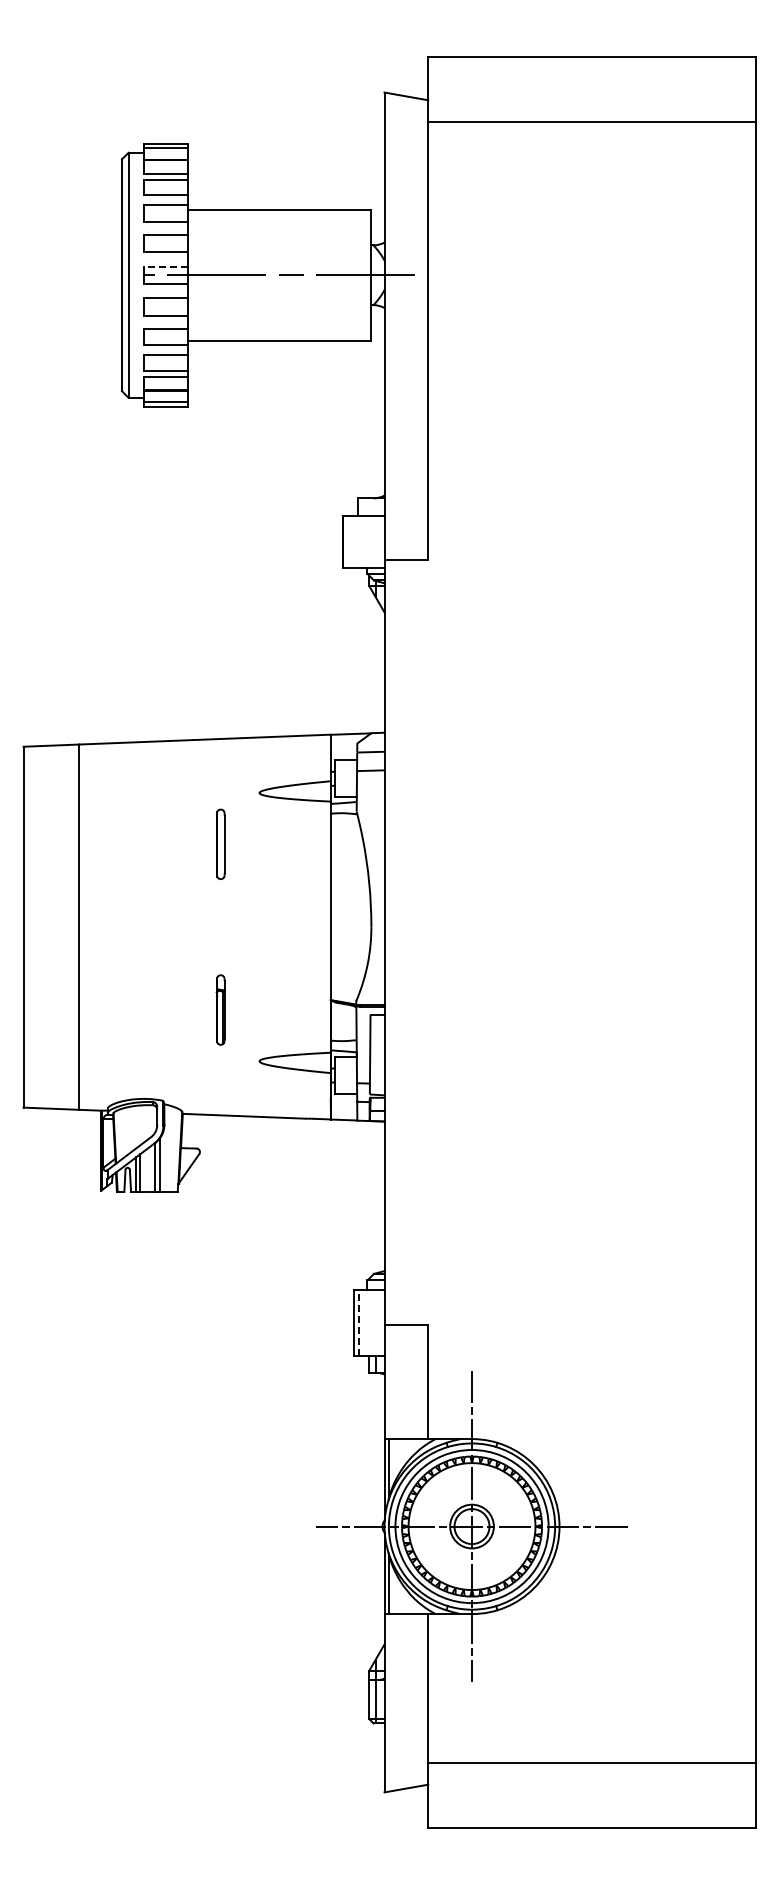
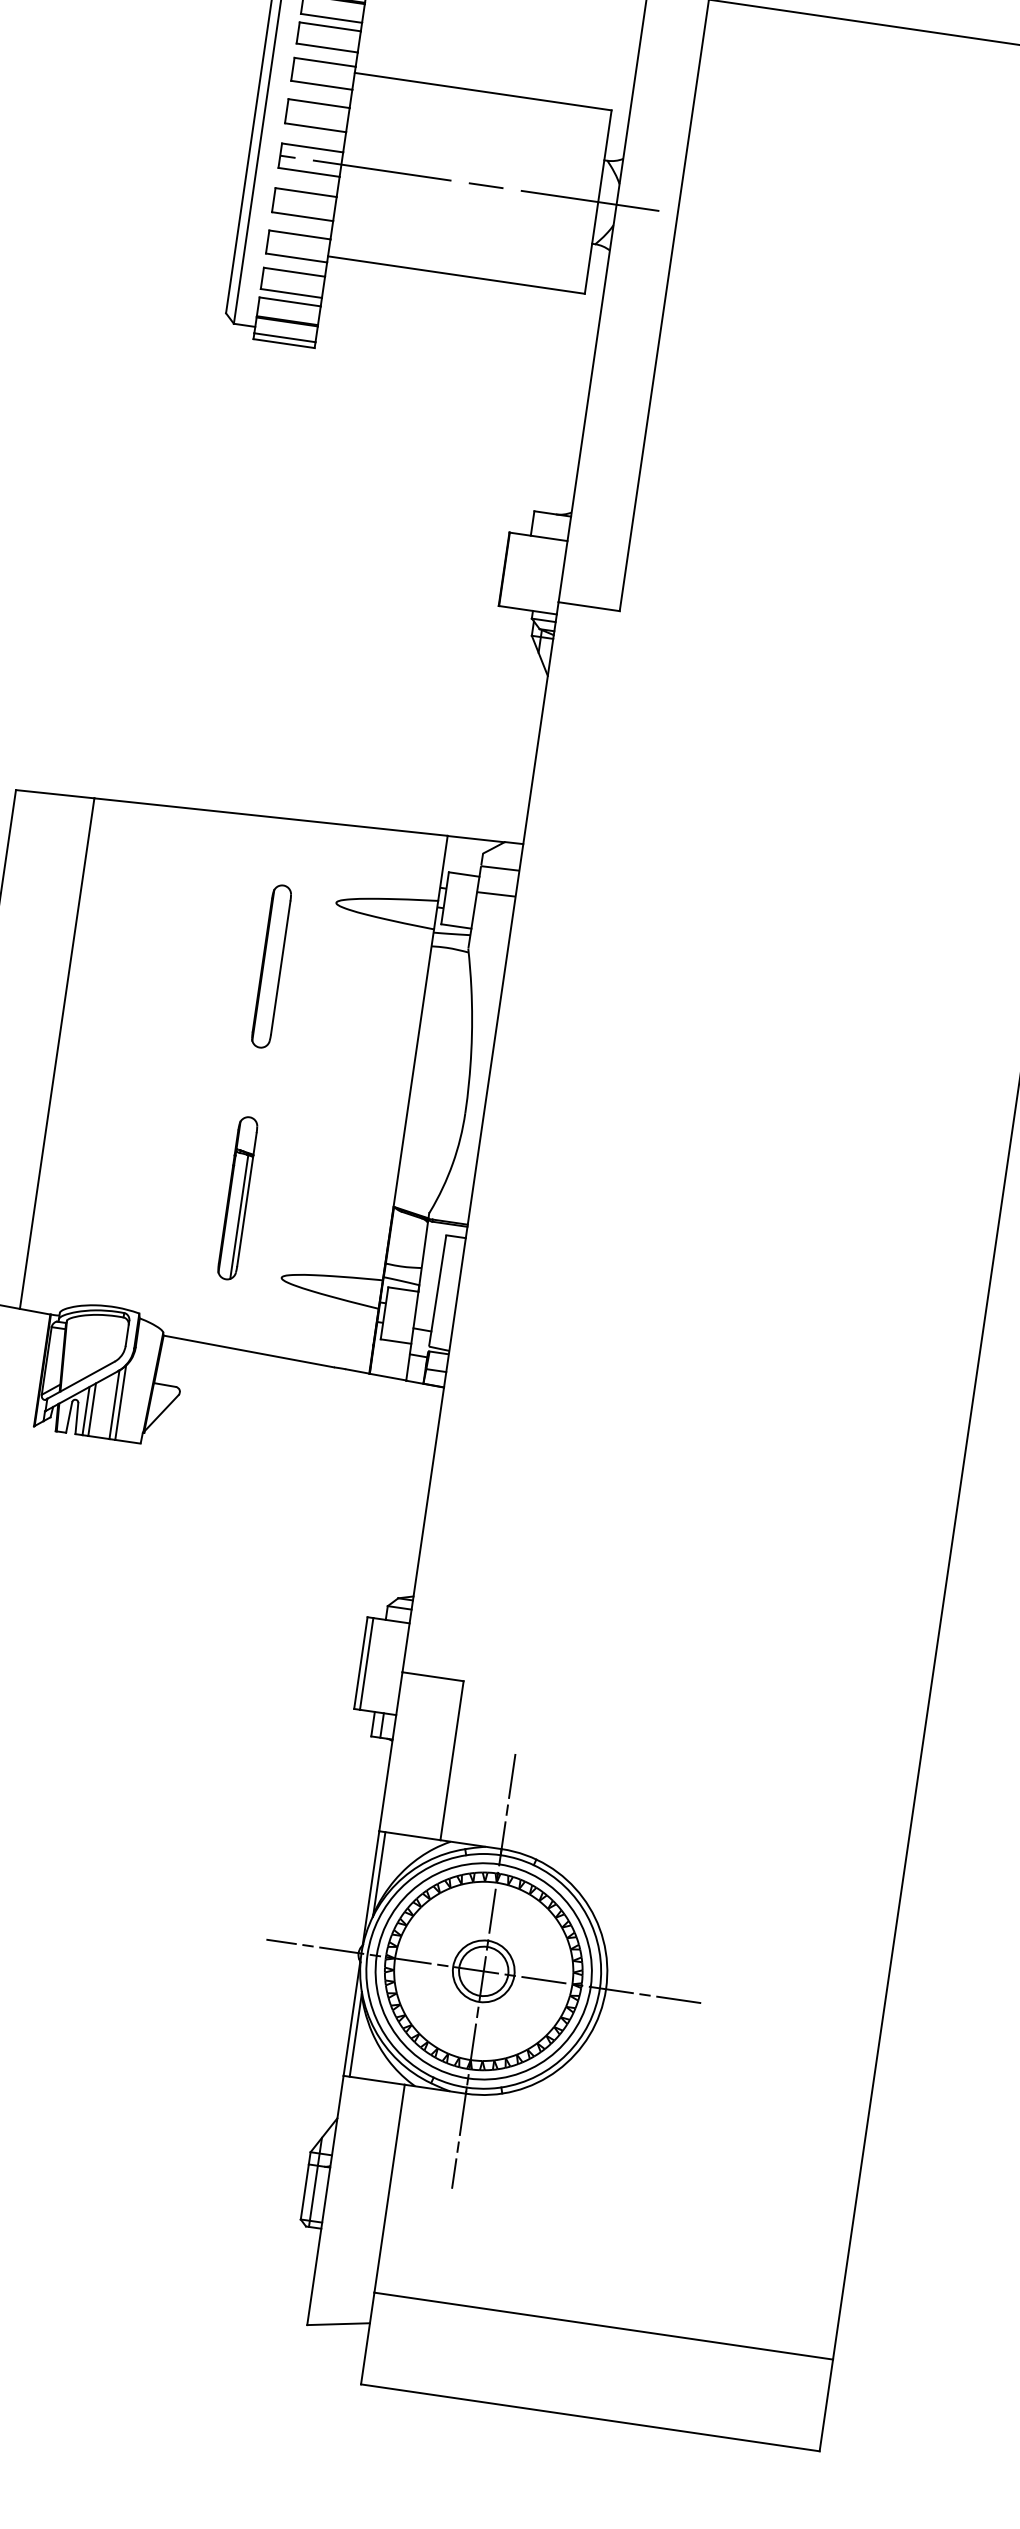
line: (165, 266) -> (312, 147), dashed -> solid
part: (220, 844) -> (271, 966), size x1.67
part: (220, 1009) -> (237, 1197), size x1.67
line: (358, 1323) -> (366, 1664), dashed -> solid

